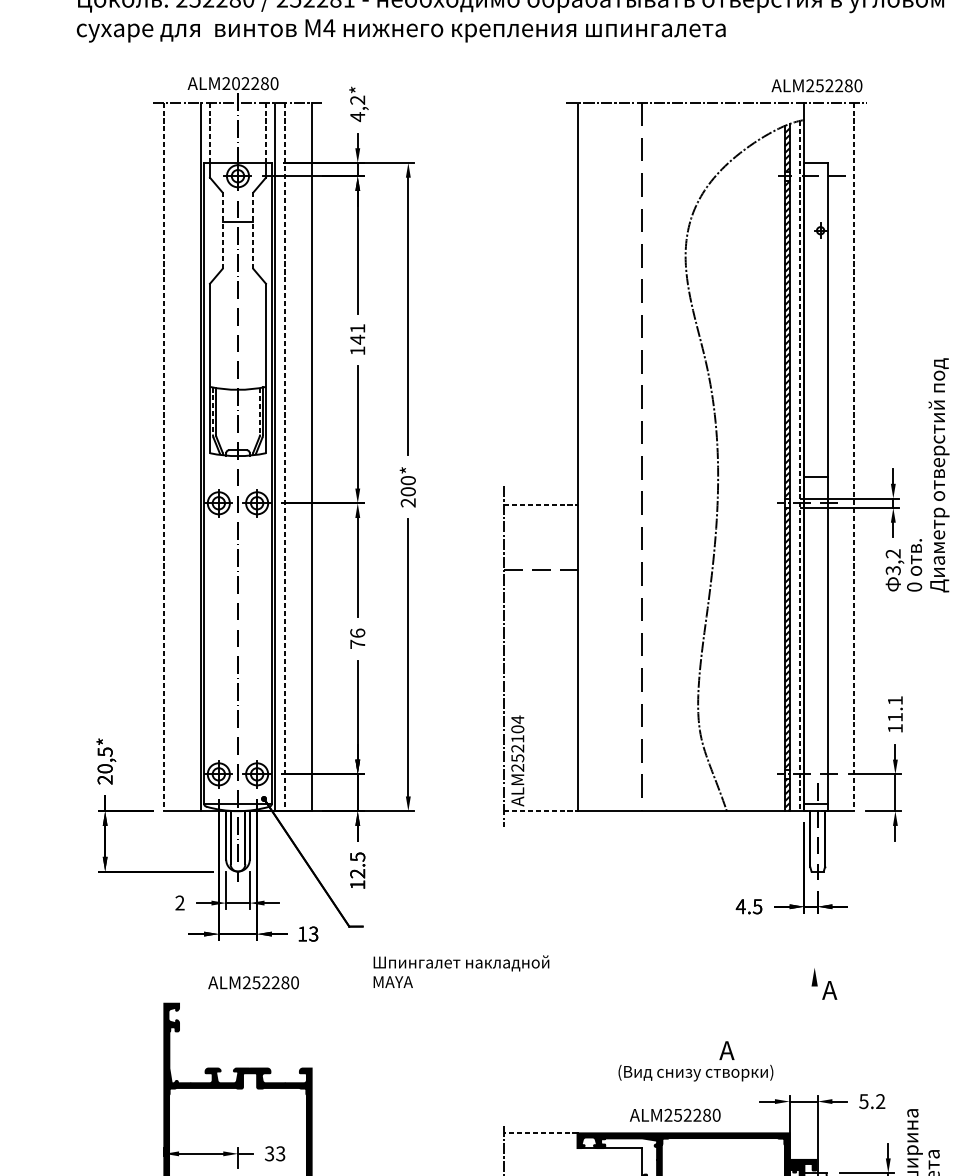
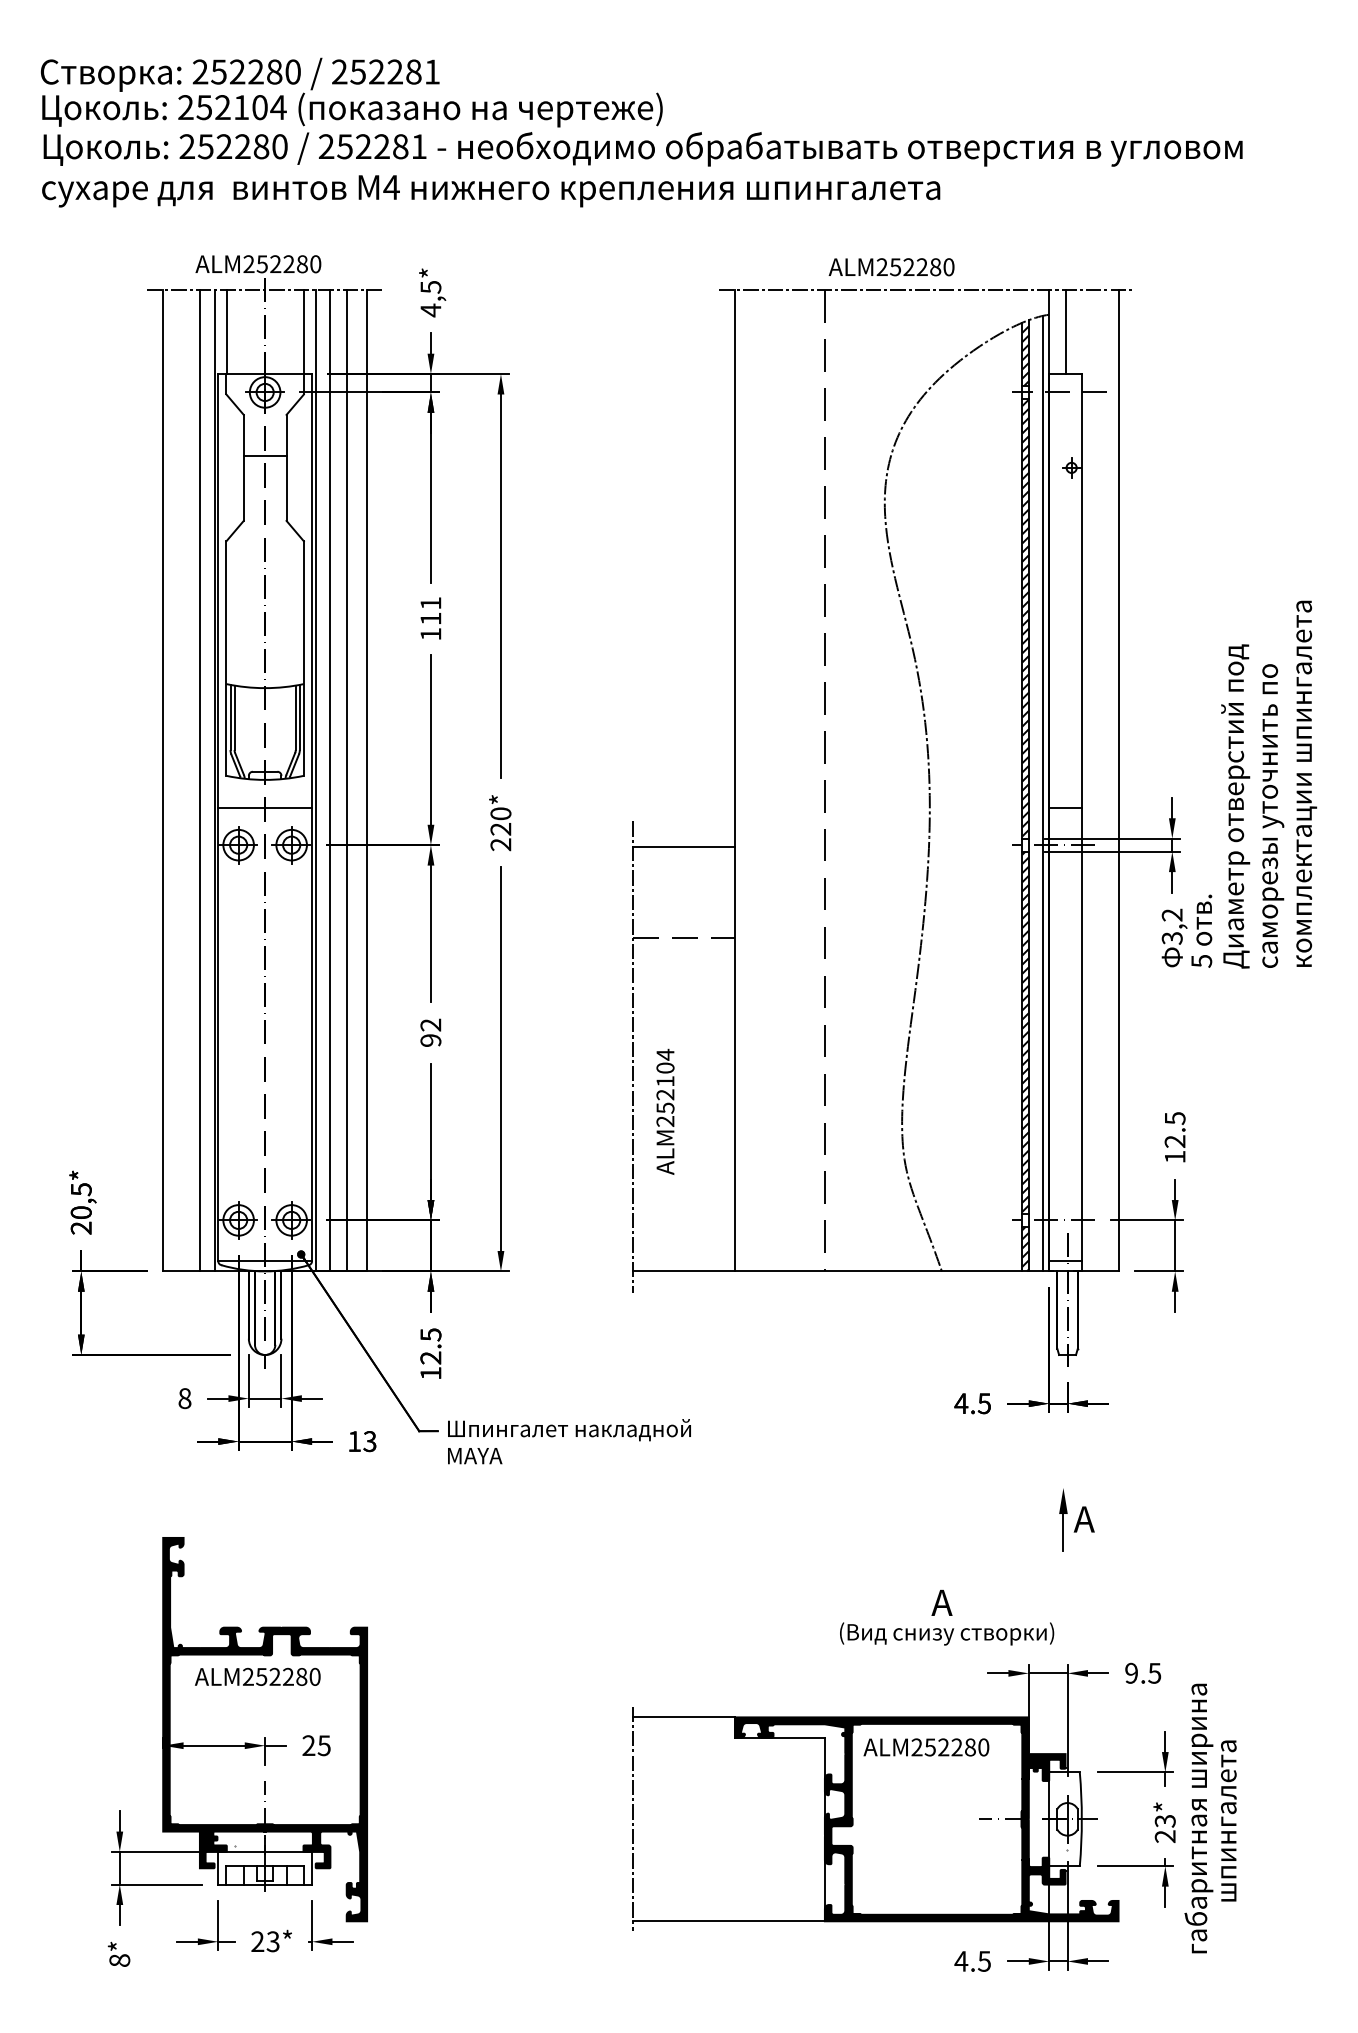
text: (235, 83) -> (261, 264), ALM202280 -> ALM252280
text: (816, 85) -> (891, 267), moved
text: (357, 100) -> (430, 287), 4,2* -> 4,5*
line: (210, 132) -> (226, 332), dashed -> solid
line: (265, 132) -> (303, 332), dashed -> solid
line: (816, 132) -> (1065, 332), added
line: (222, 231) -> (243, 468), dashed -> solid
line: (253, 231) -> (286, 468), dashed -> solid
text: (357, 339) -> (430, 618), 141 -> 111
line: (212, 411) -> (230, 717), dashed -> solid
line: (259, 411) -> (295, 718), dashed -> solid
line: (190, 456) -> (199, 780), added
line: (296, 456) -> (346, 780), added
line: (164, 457) -> (163, 781), dashed -> solid
line: (285, 457) -> (330, 781), dashed -> solid
line: (854, 457) -> (1118, 781), dashed -> solid
line: (799, 465) -> (1042, 793), dashed -> solid
line: (238, 476) -> (265, 808), added
text: (408, 491) -> (500, 829), 200* -> 220*
line: (540, 504) -> (684, 847), dashed -> solid
text: (914, 586) -> (1201, 960), 0 -> 5
text: (357, 638) -> (430, 1032), 76 -> 92
text: (894, 708) -> (1174, 1129), 11.1 -> 12.5
text: (517, 760) -> (665, 1111), moved
line: (540, 811) -> (684, 1271), dashed -> solid
text: (179, 903) -> (184, 1398), 2 -> 8
text: (461, 971) -> (569, 1441), moved
text: (253, 982) -> (257, 1676), moved
line: (814, 999) -> (1063, 1532), added
text: (696, 1072) -> (947, 1633), moved
text: (872, 1100) -> (1143, 1672), 5.2 -> 9.5
text: (675, 1115) -> (926, 1747), moved
line: (540, 1133) -> (684, 1717), dashed -> solid
text: (275, 1153) -> (316, 1745), 33 -> 25

